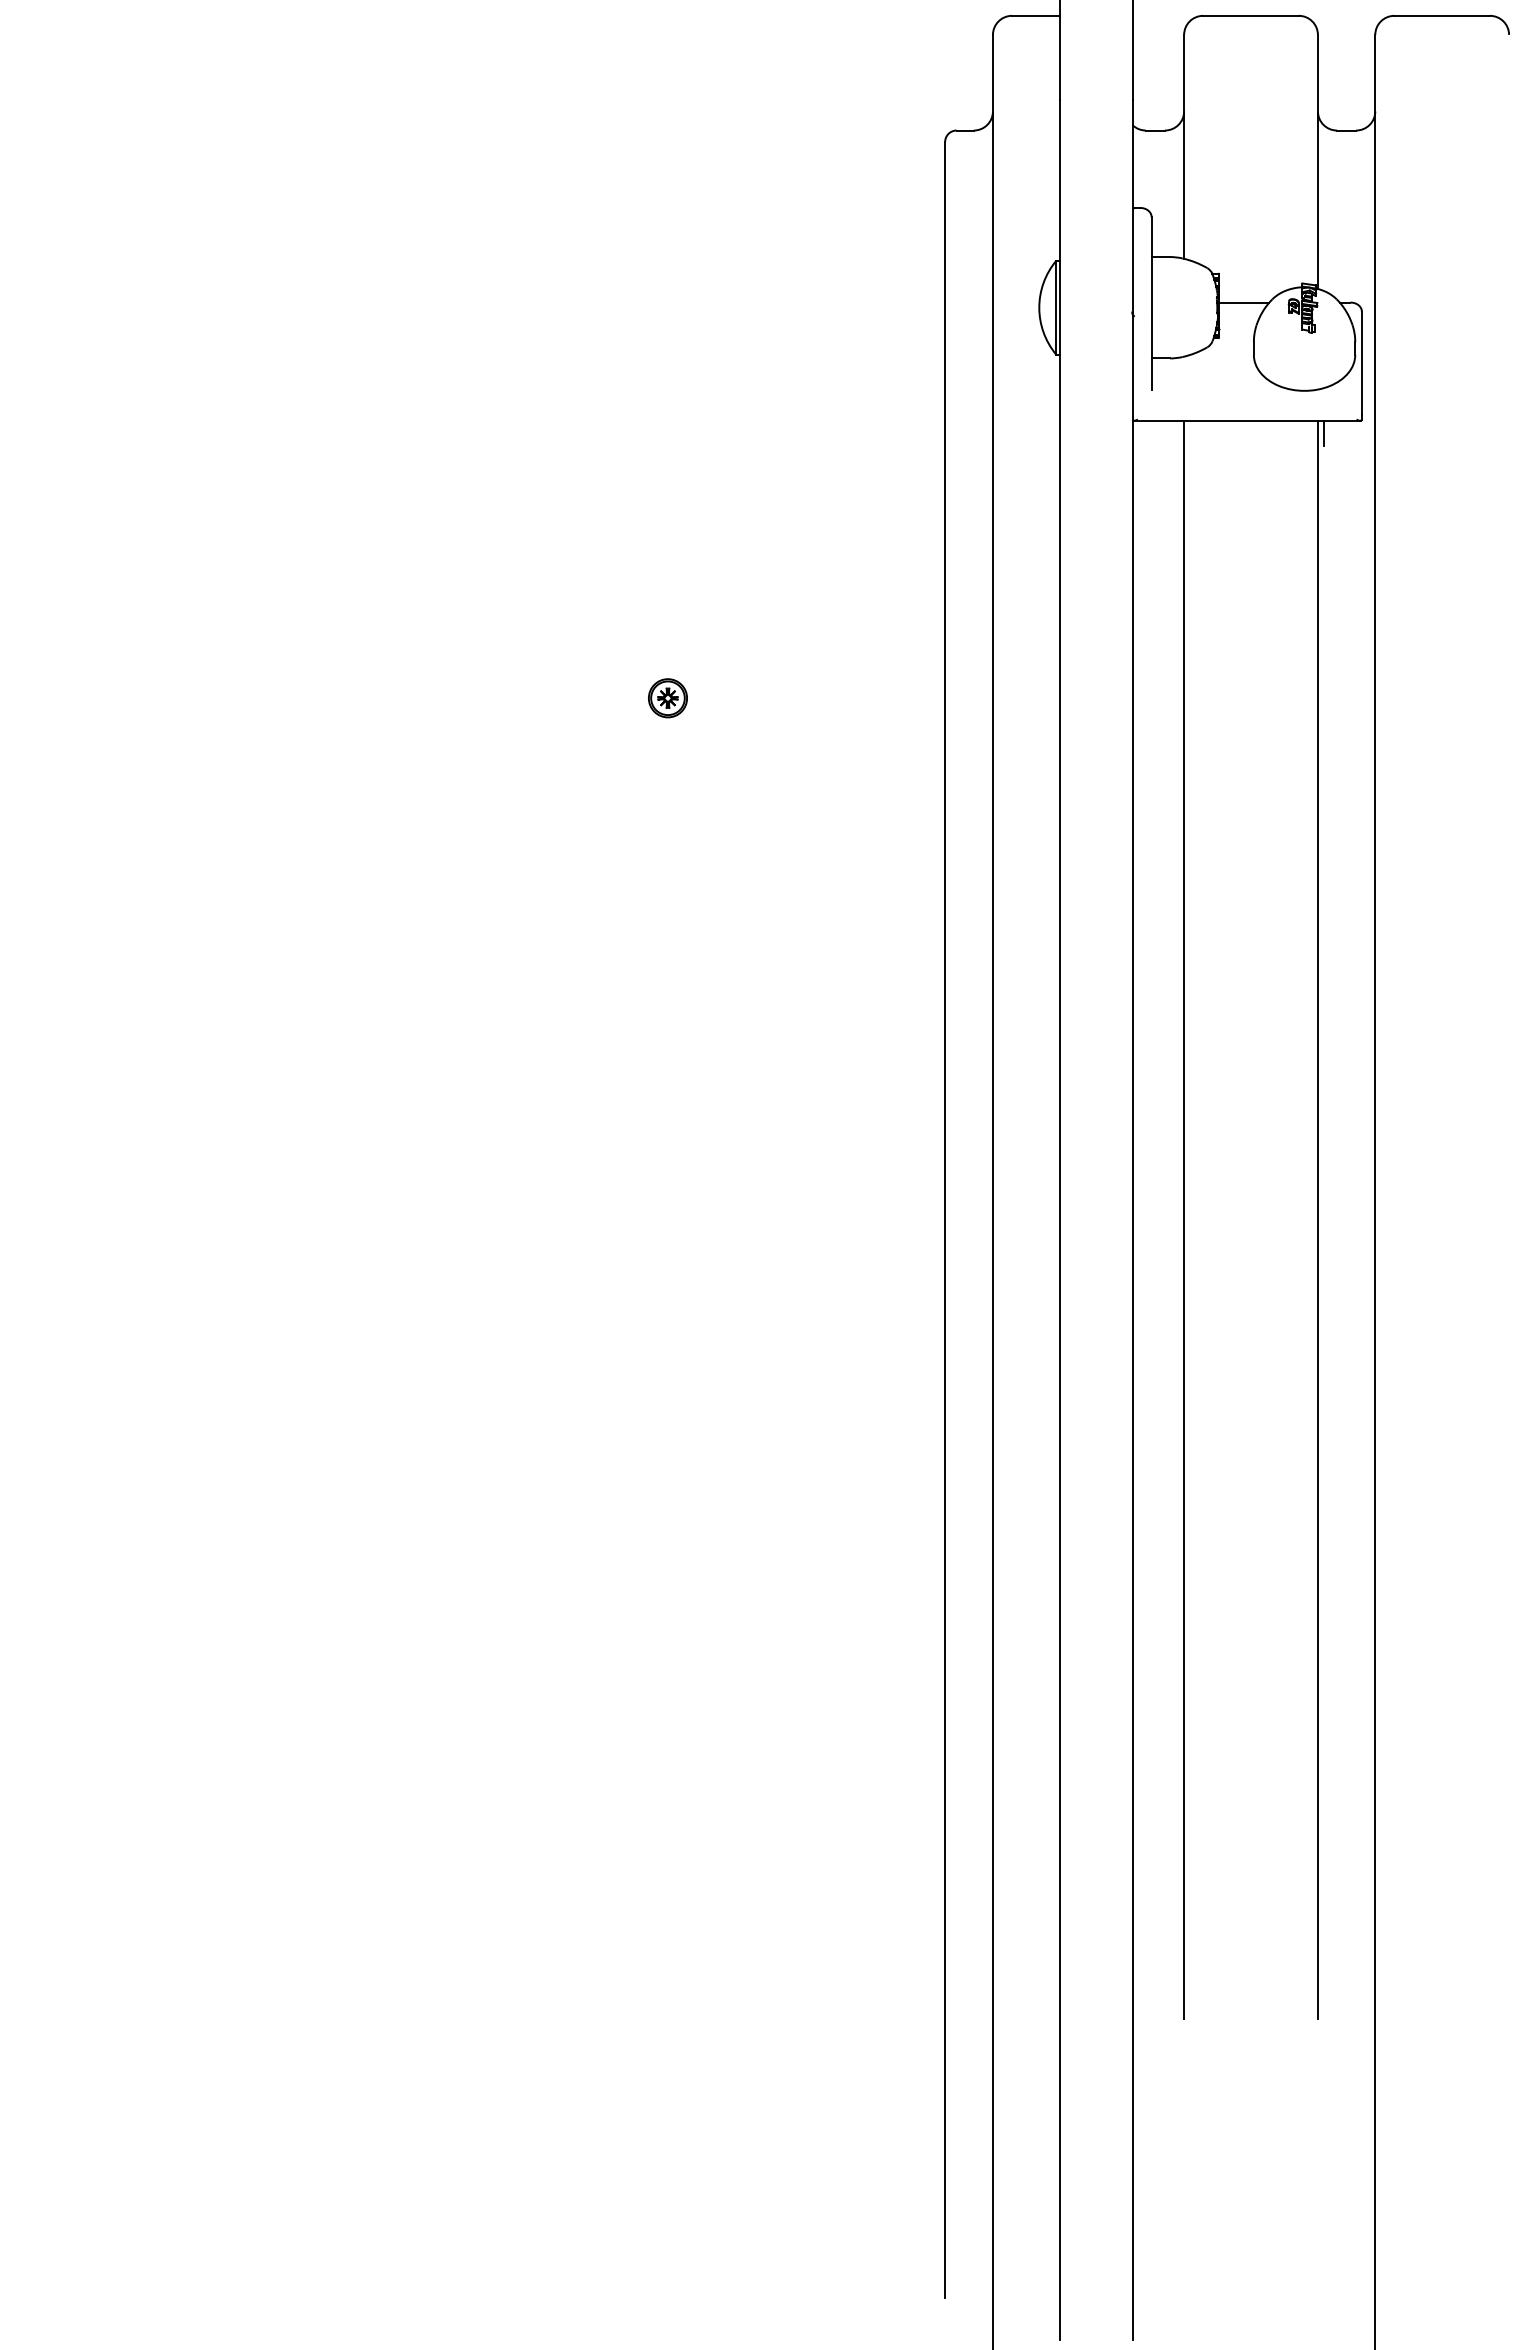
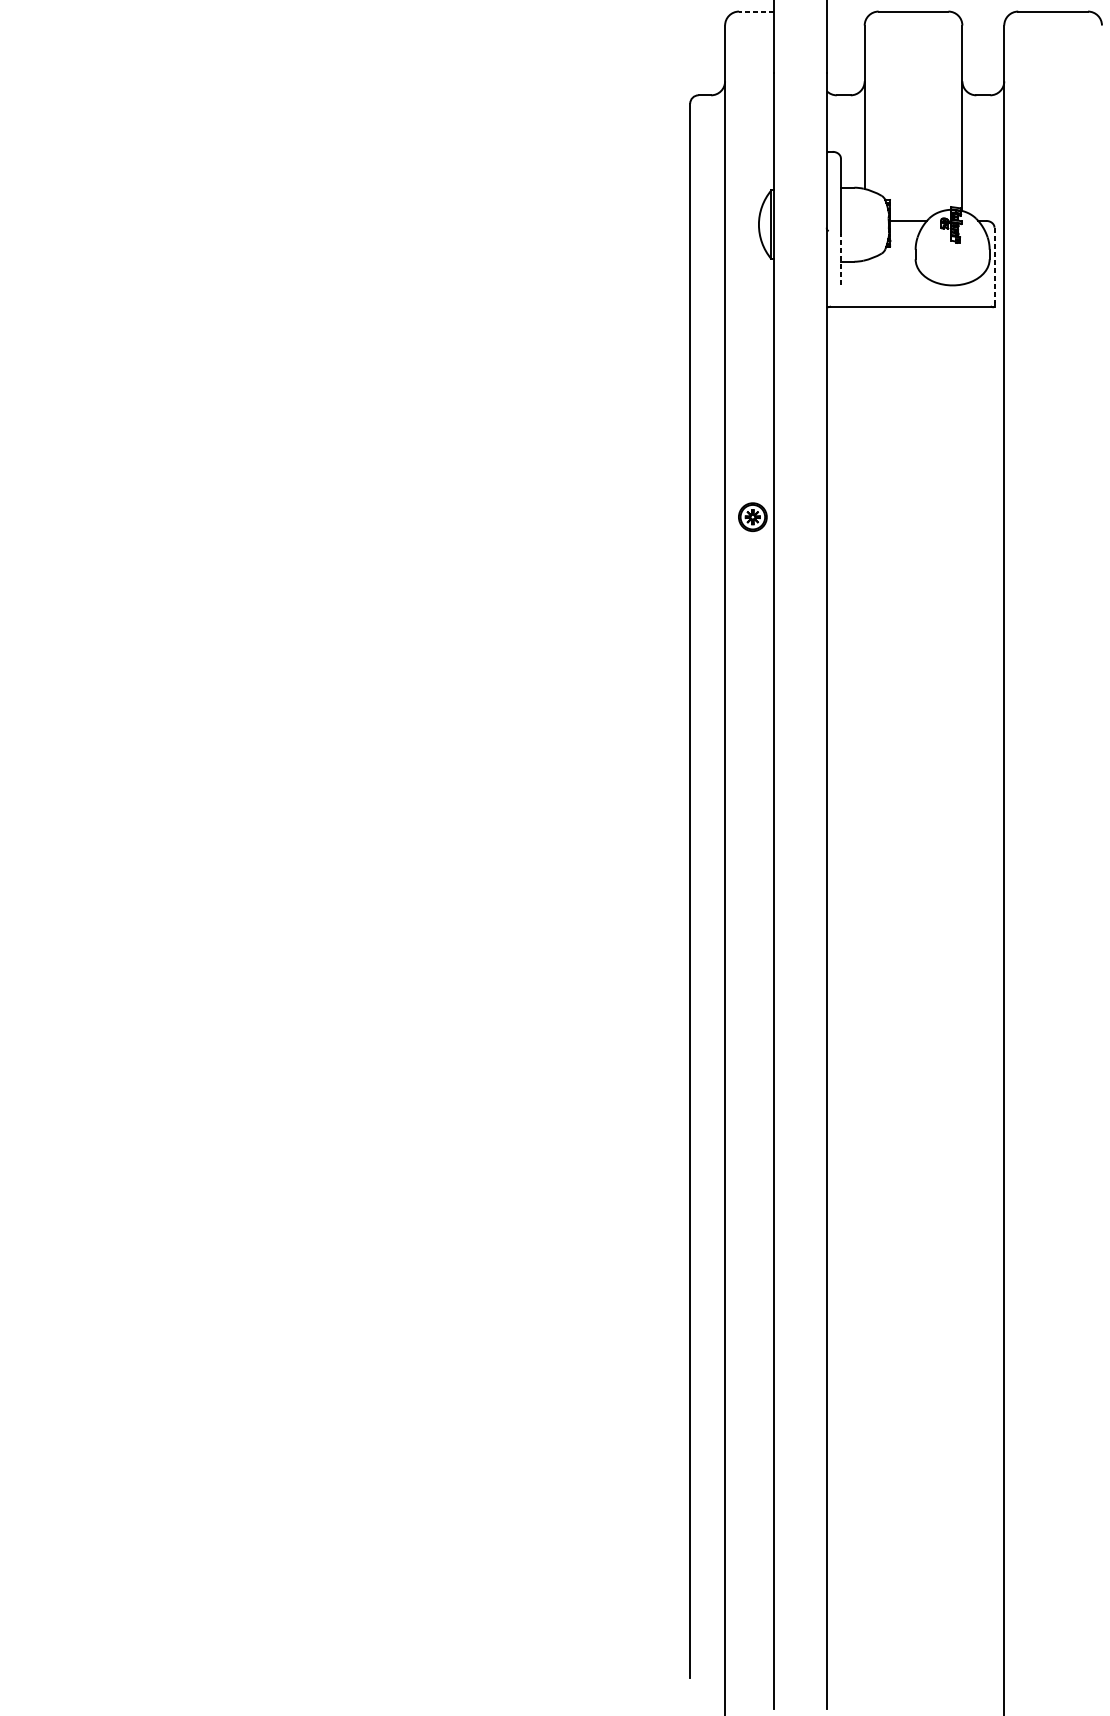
line: (1035, 15) -> (756, 11), solid -> dashed
line: (1151, 354) -> (840, 258), solid -> dashed
line: (1361, 363) -> (994, 265), solid -> dashed
line: (1323, 433) -> (966, 316), removed
part: (667, 698) -> (752, 517), moved
line: (1184, 1220) -> (864, 891), removed
line: (1317, 1220) -> (962, 891), removed

